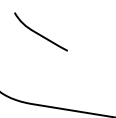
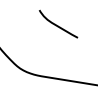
curve: (40, 33) -> (58, 25), moved

